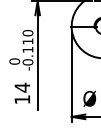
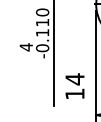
text: (14, 61) -> (26, 47), 0 -> 4
text: (21, 92) -> (73, 85), moved

